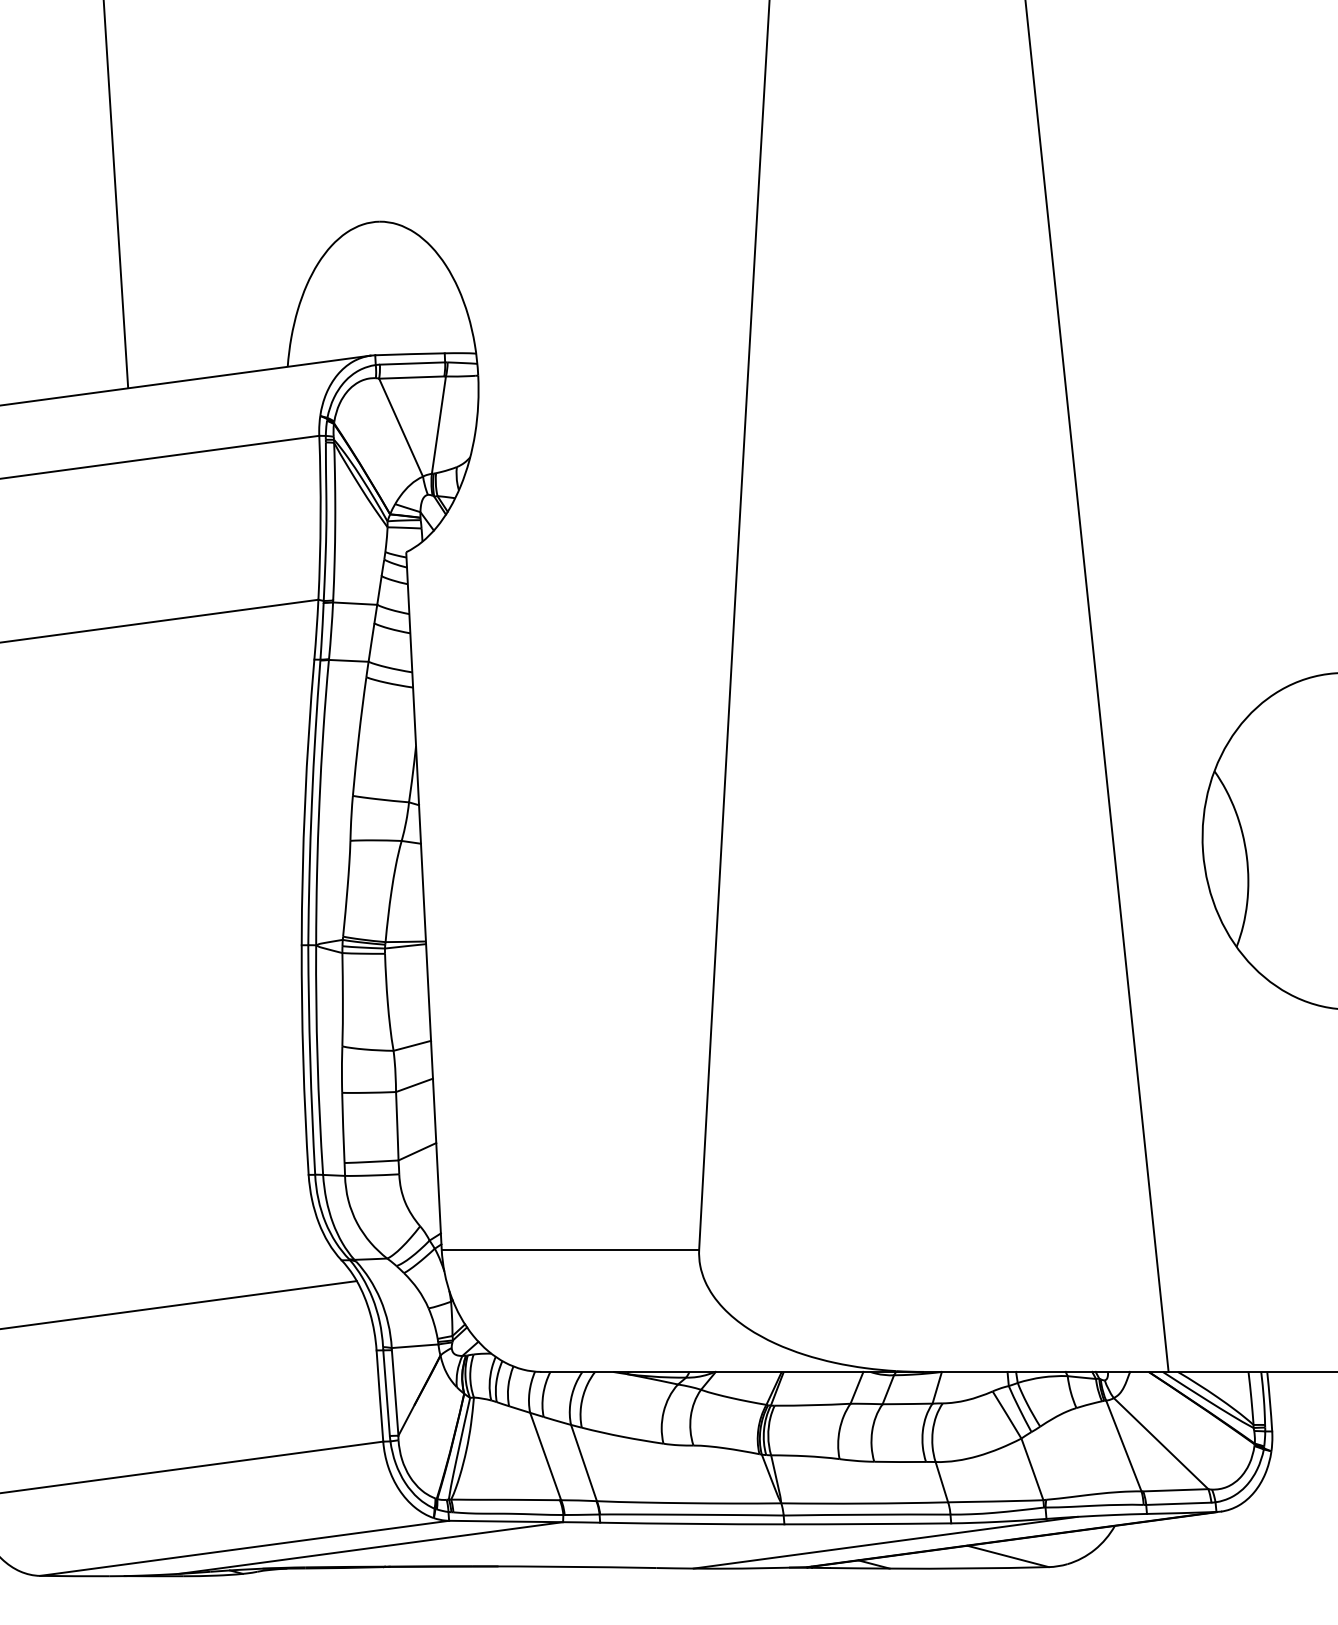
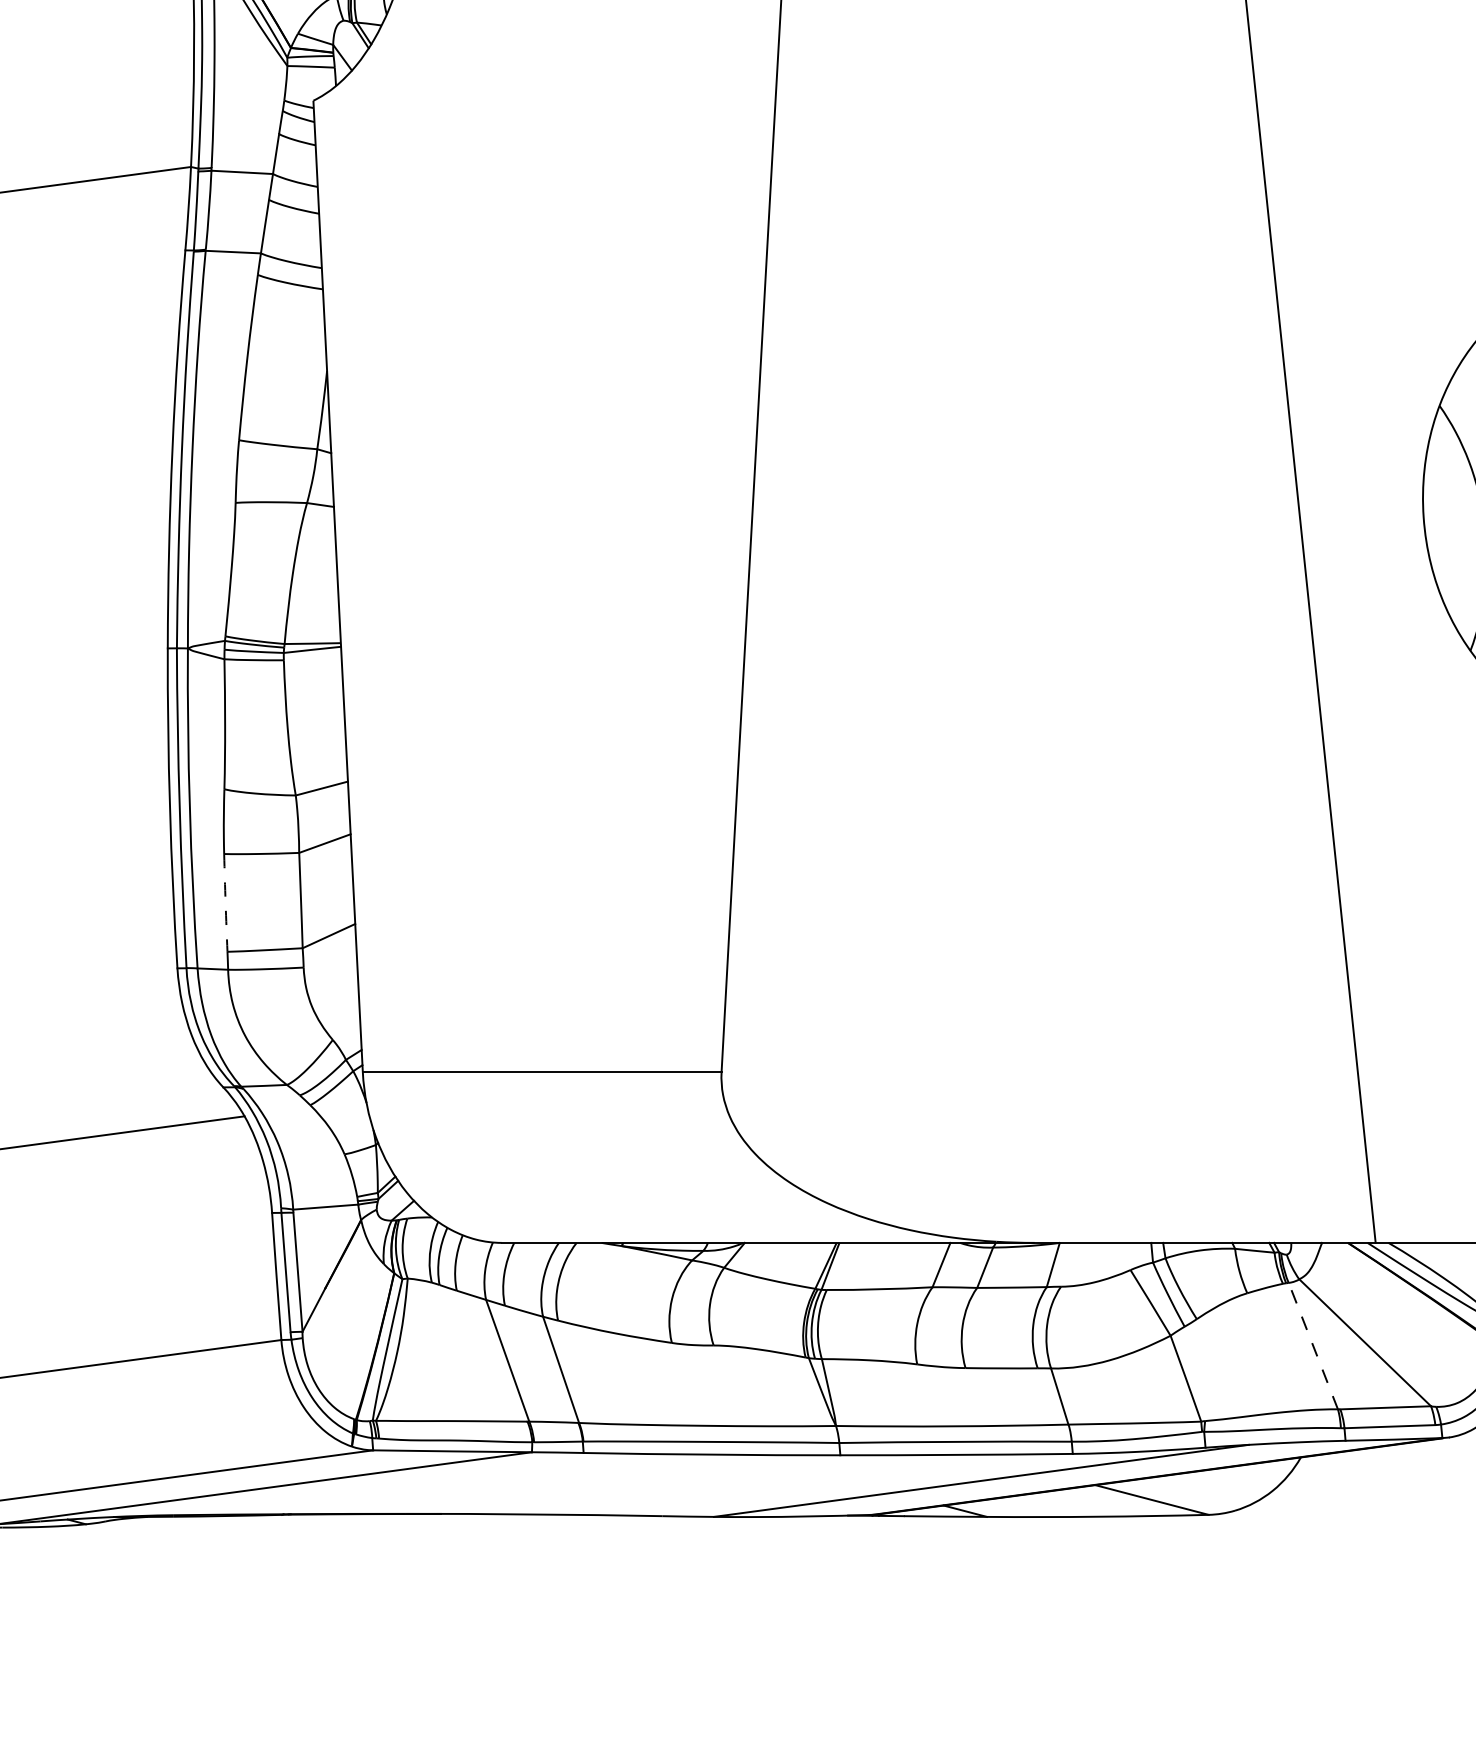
arc: (343, 1127) -> (225, 902), solid -> dashed
line: (1123, 1446) -> (1312, 1346), solid -> dashed

